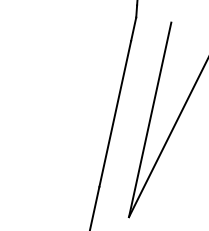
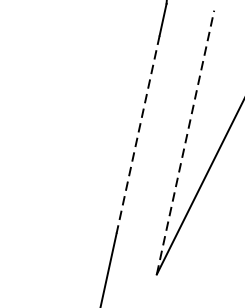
line: (115, 113) -> (138, 133), solid -> dashed
line: (150, 119) -> (185, 142), solid -> dashed

